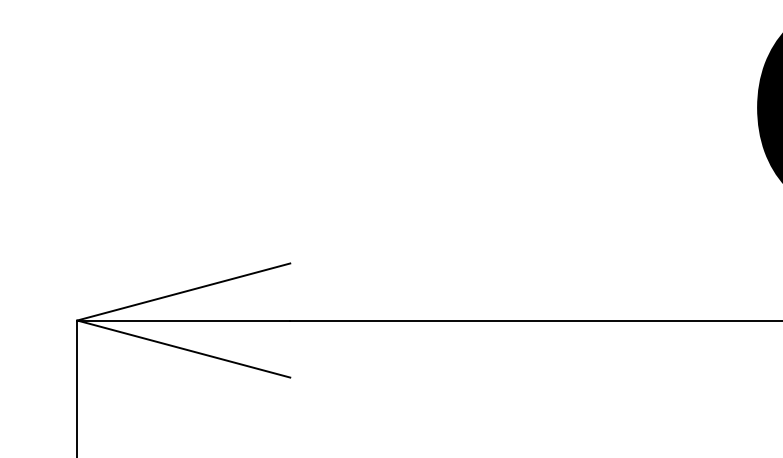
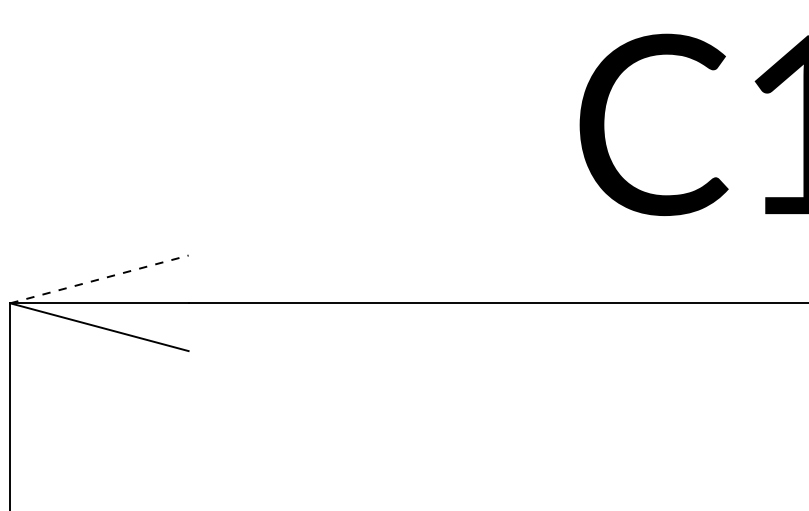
line: (183, 292) -> (99, 279), solid -> dashed

